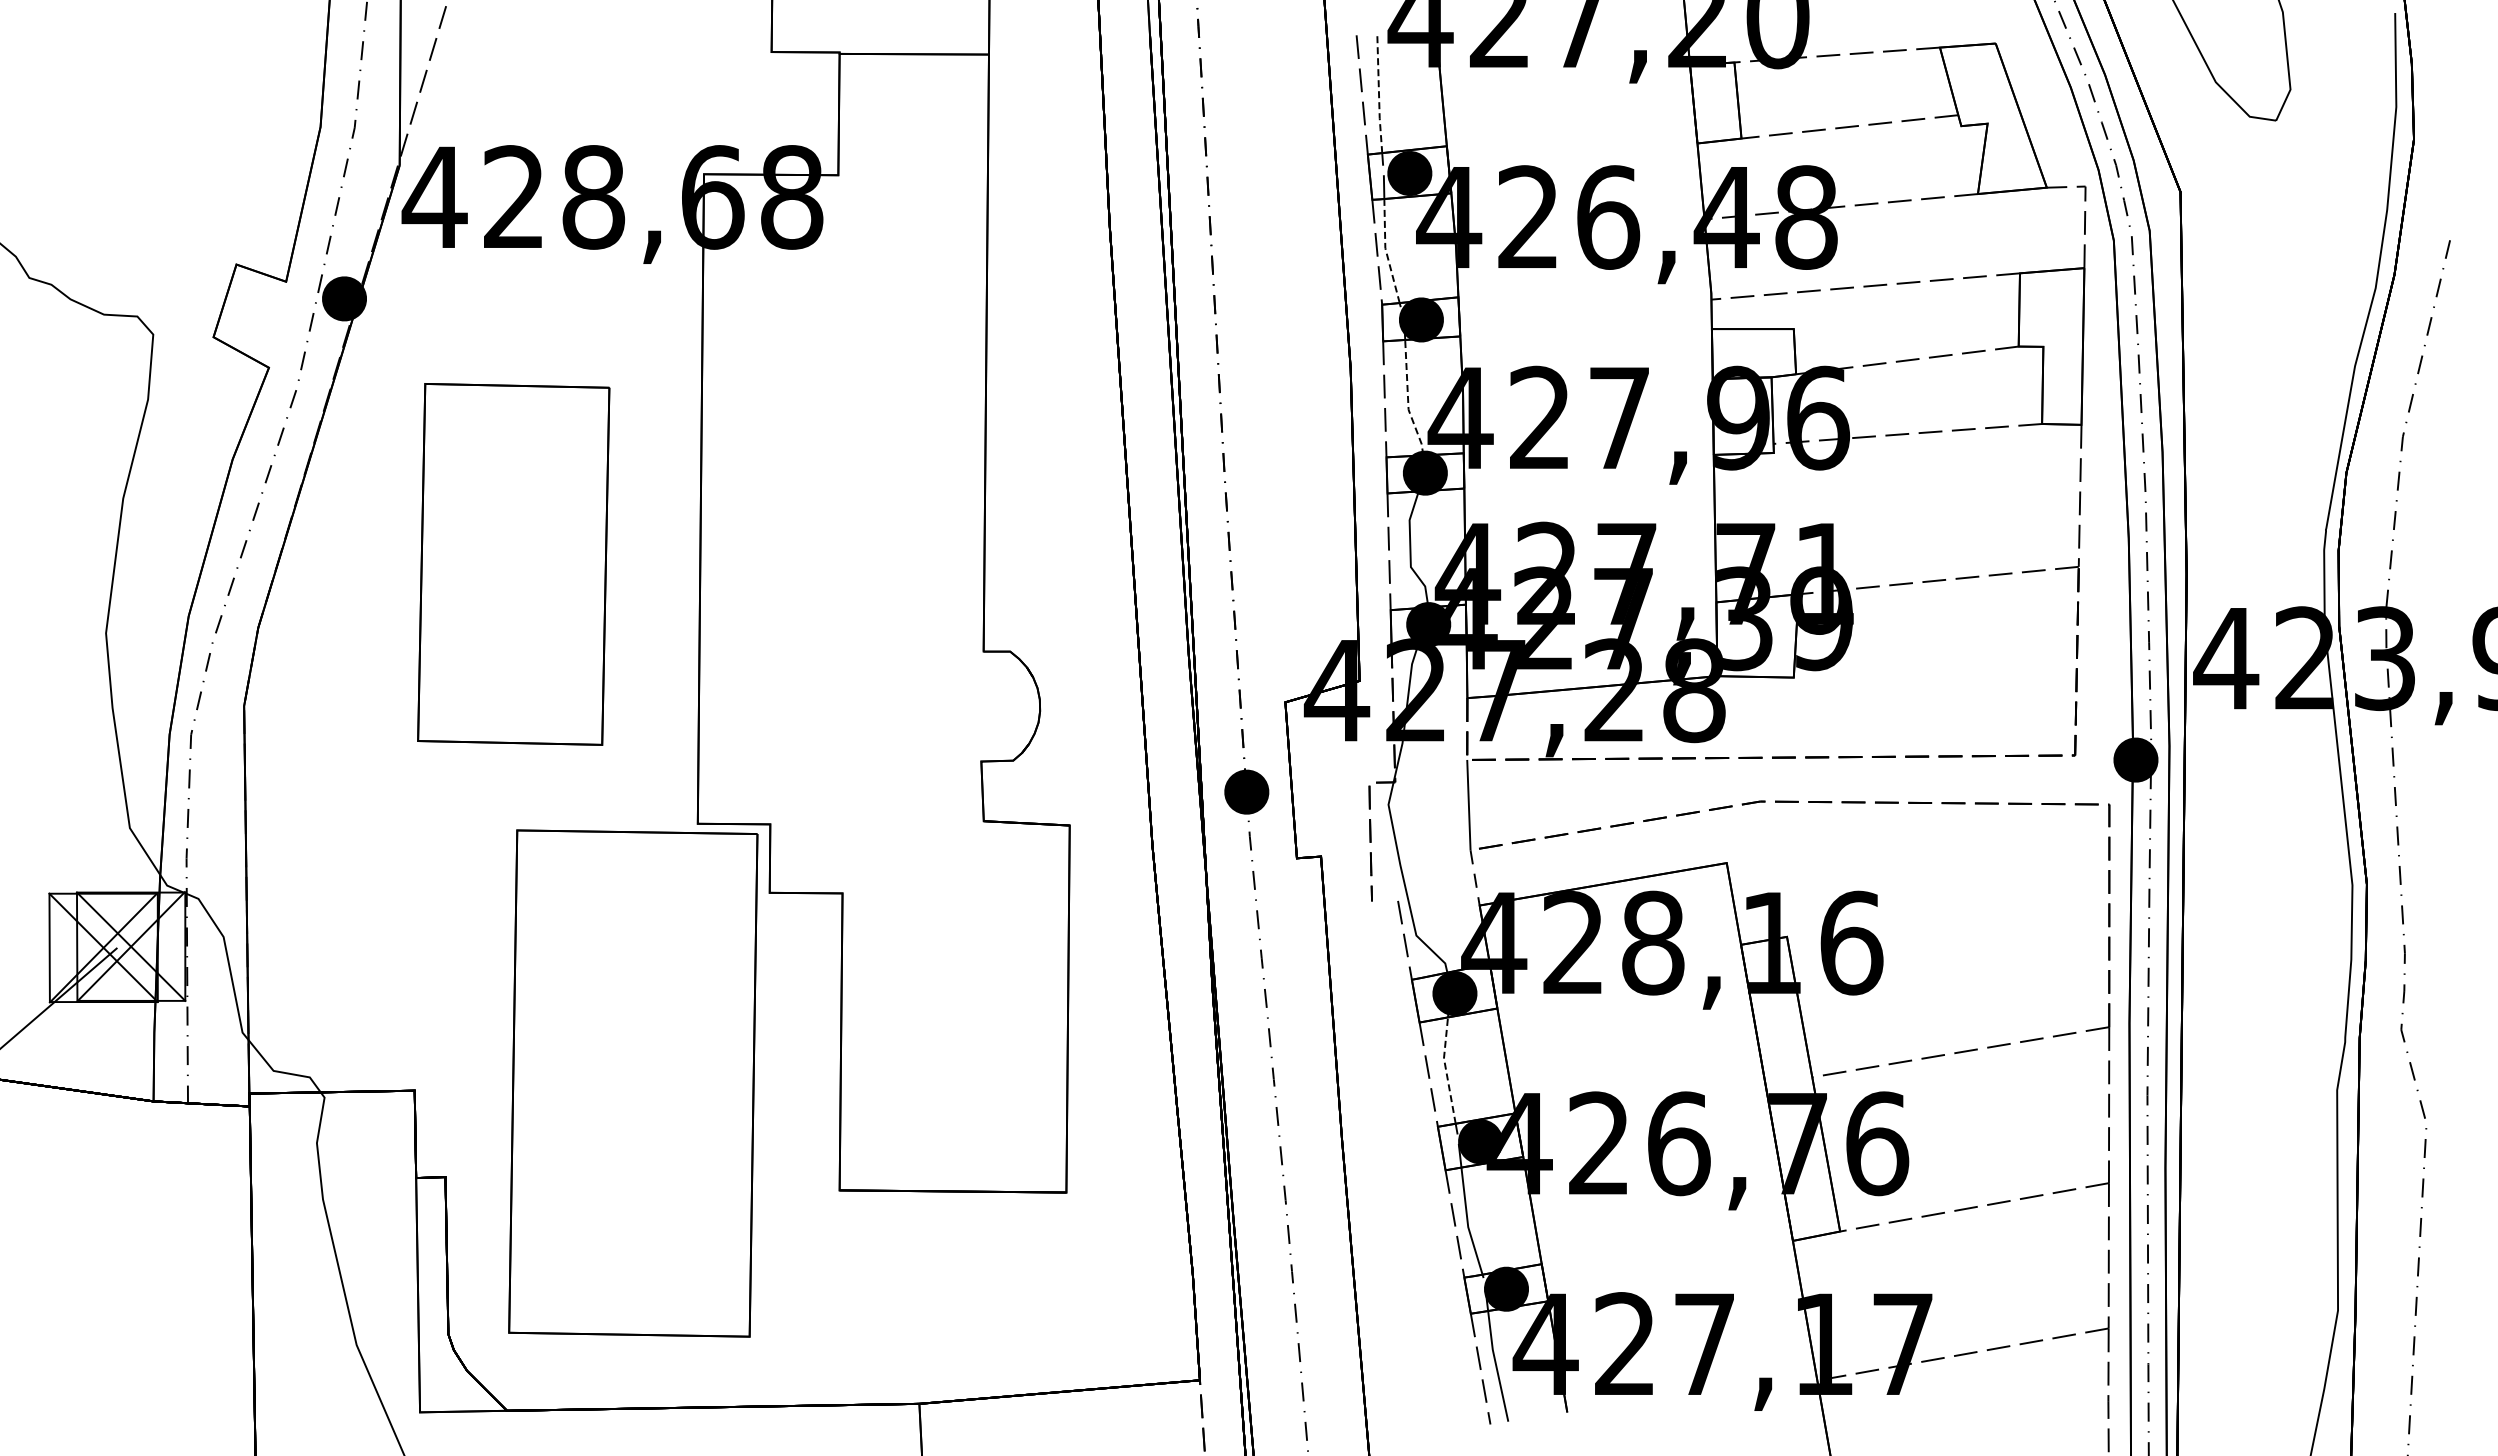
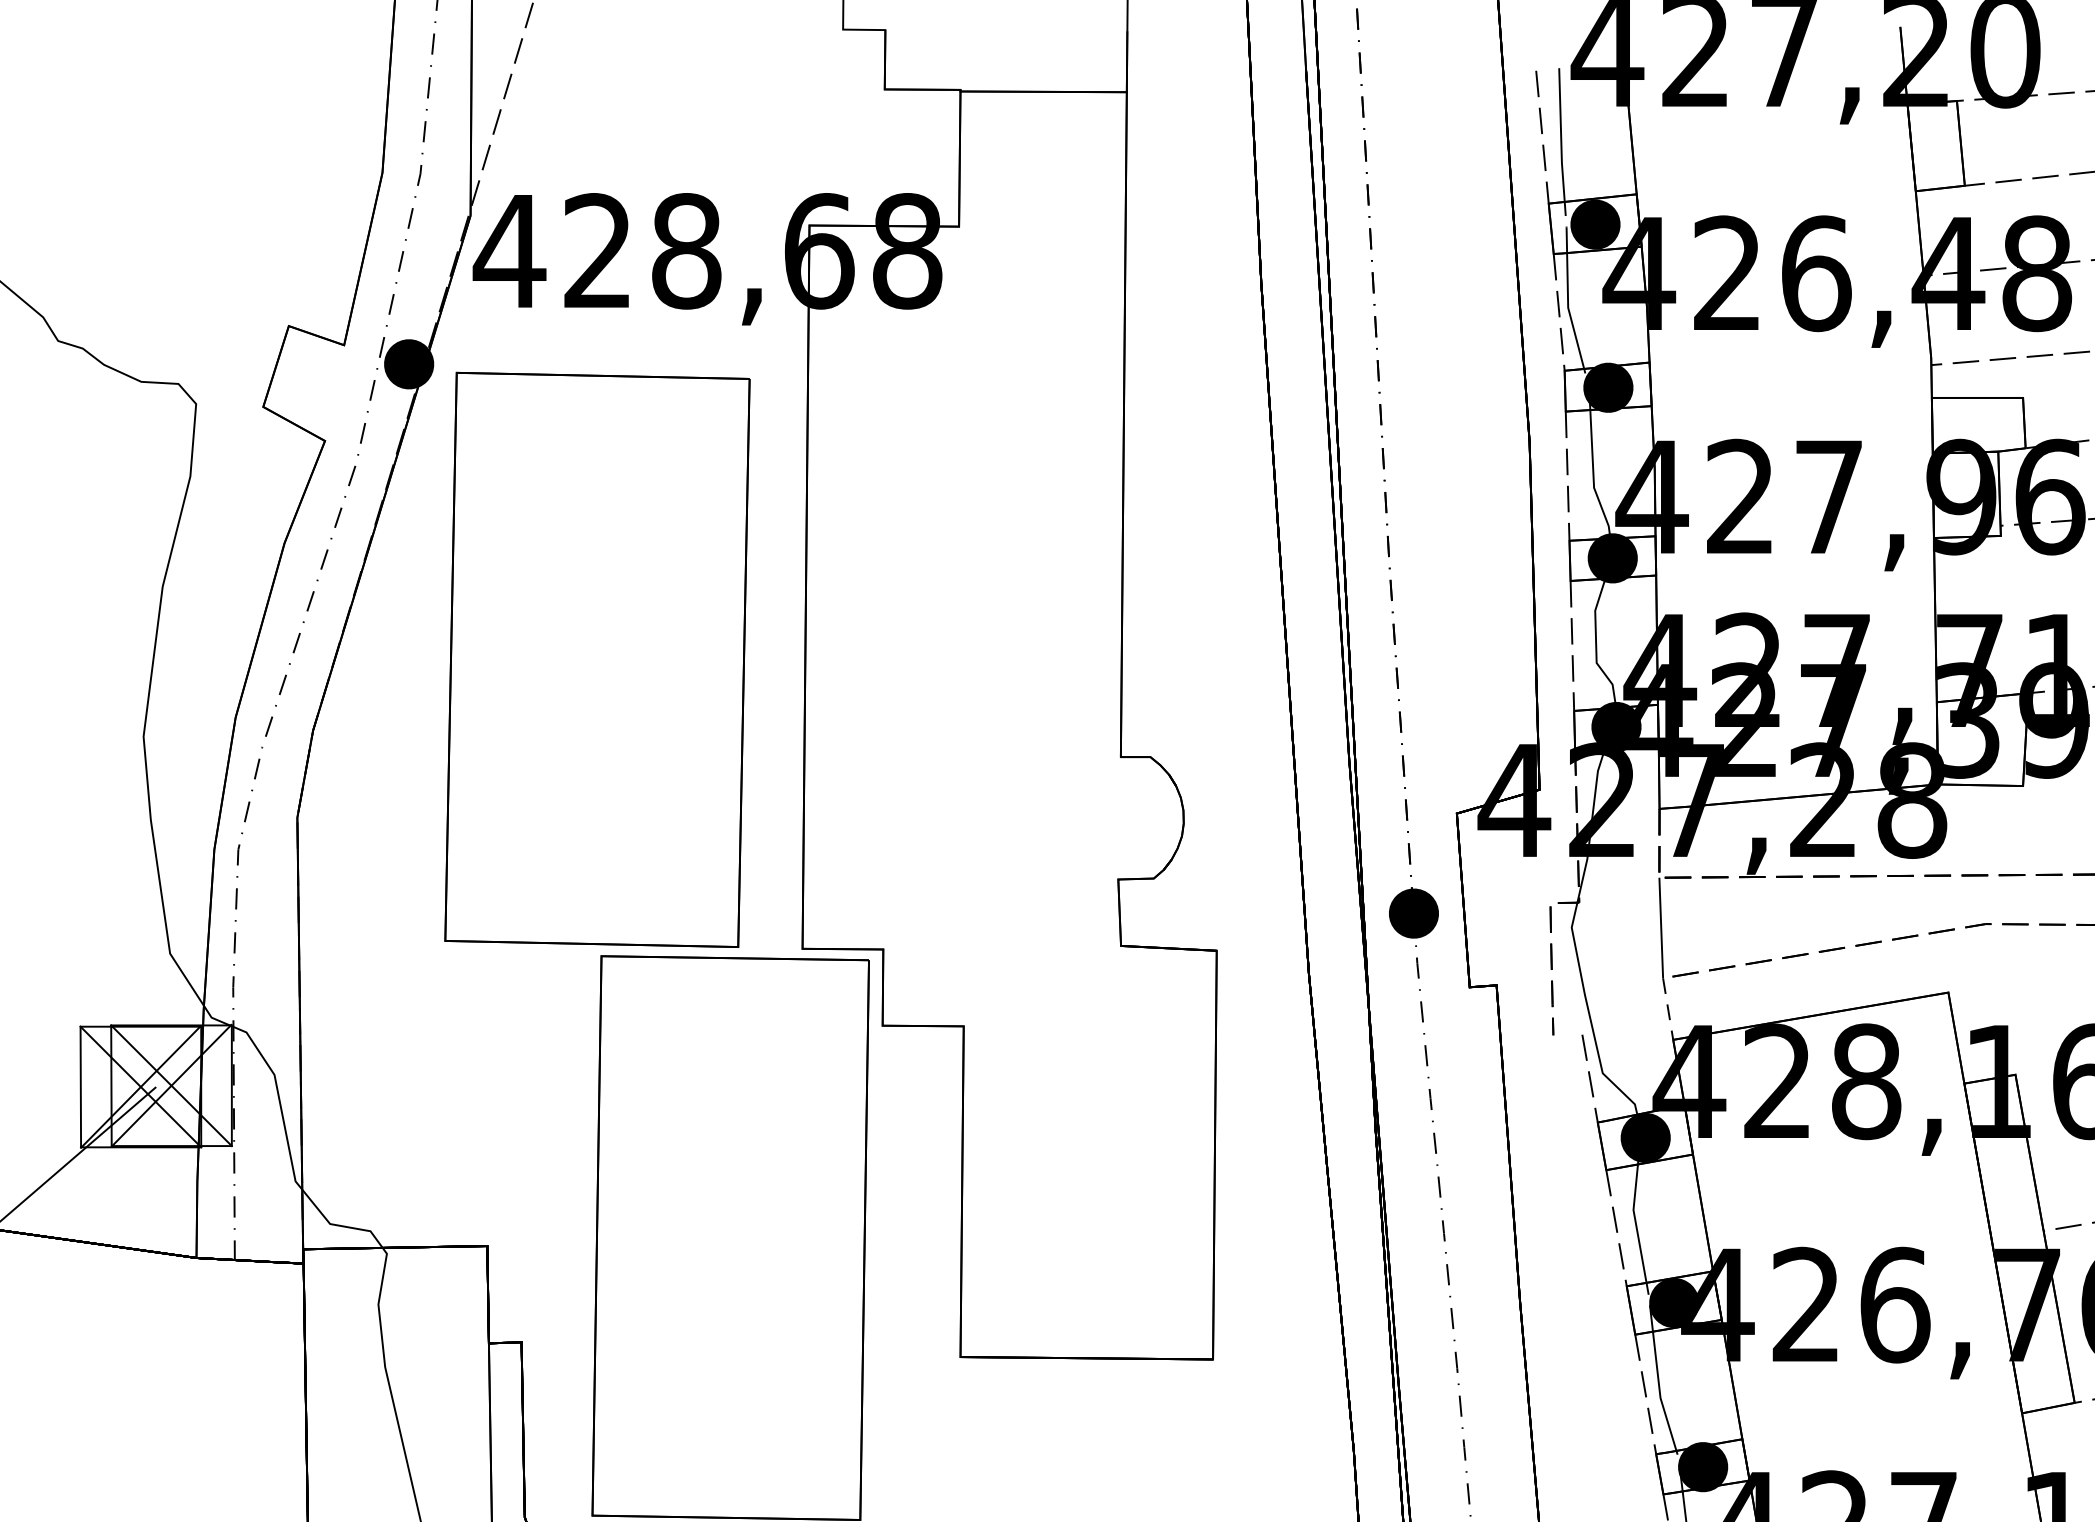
line: (1378, 93) -> (1560, 135), dashed -> solid
line: (1386, 251) -> (1569, 311), dashed -> solid
line: (1408, 399) -> (1593, 476), dashed -> solid
part: (513, 564) -> (597, 660), size x1.43
line: (1446, 1070) -> (1636, 1223), dashed -> solid

